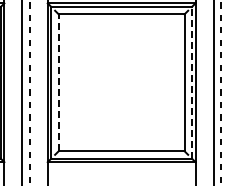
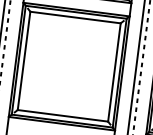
line: (58, 82) -> (23, 60), dashed -> solid
line: (191, 82) -> (119, 72), dashed -> solid

